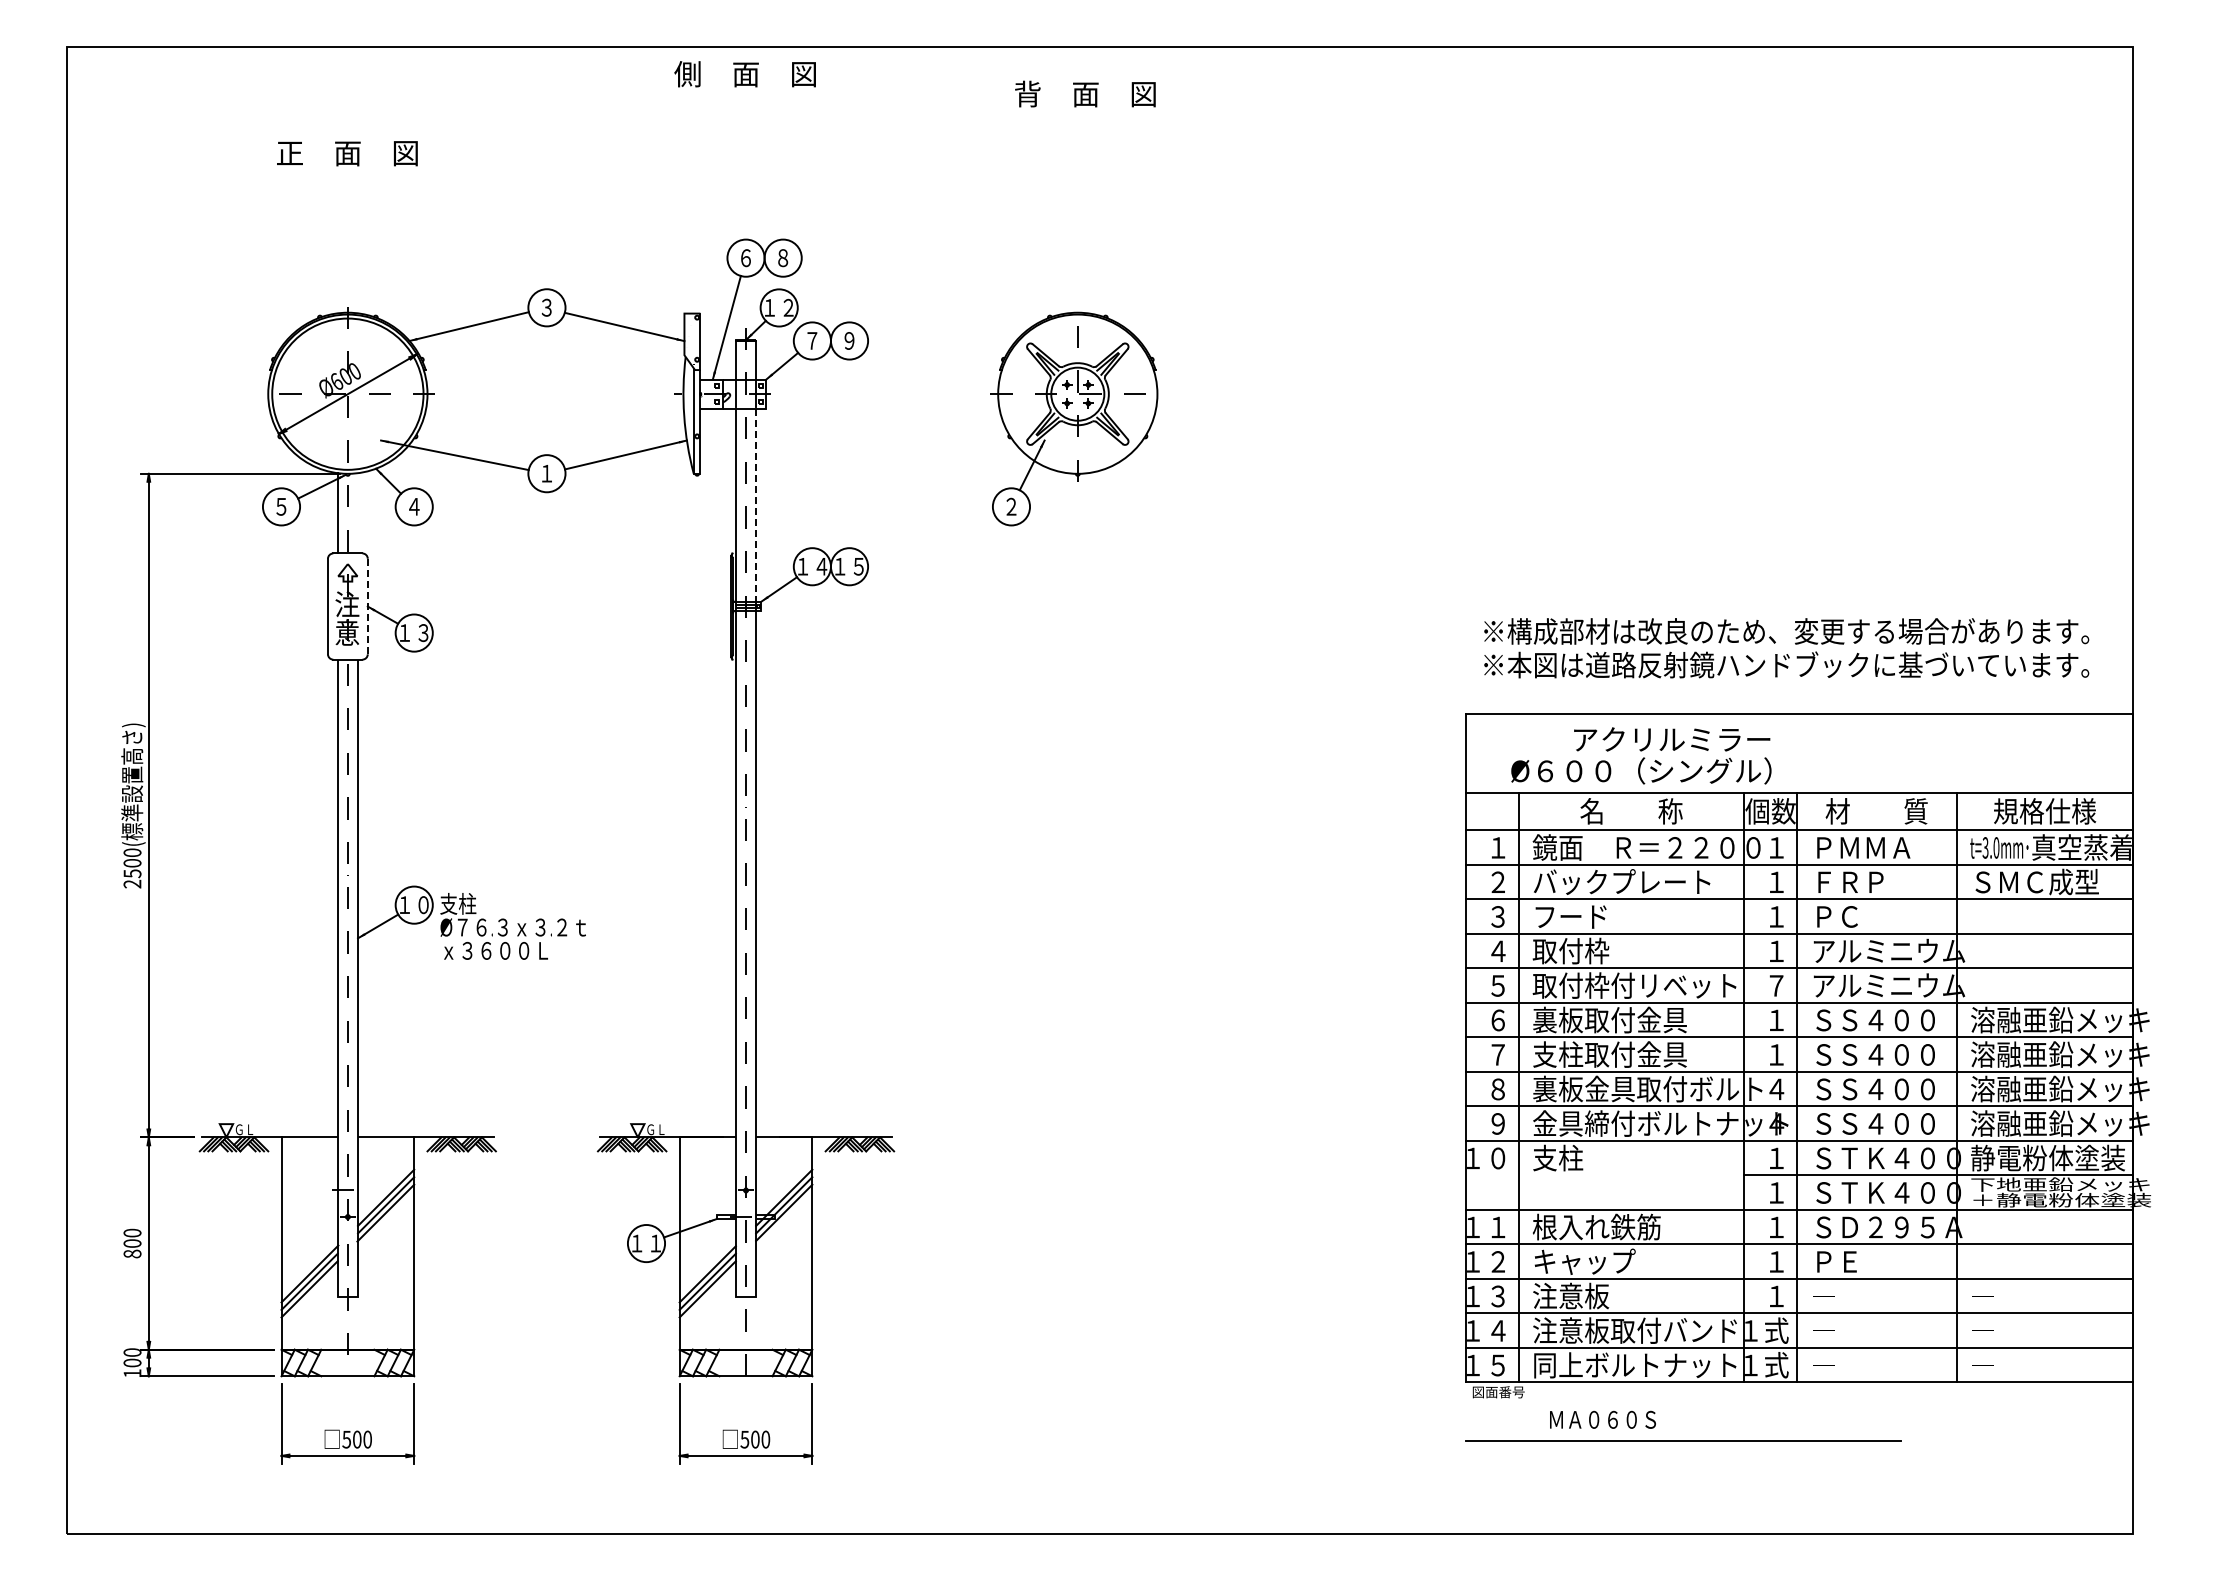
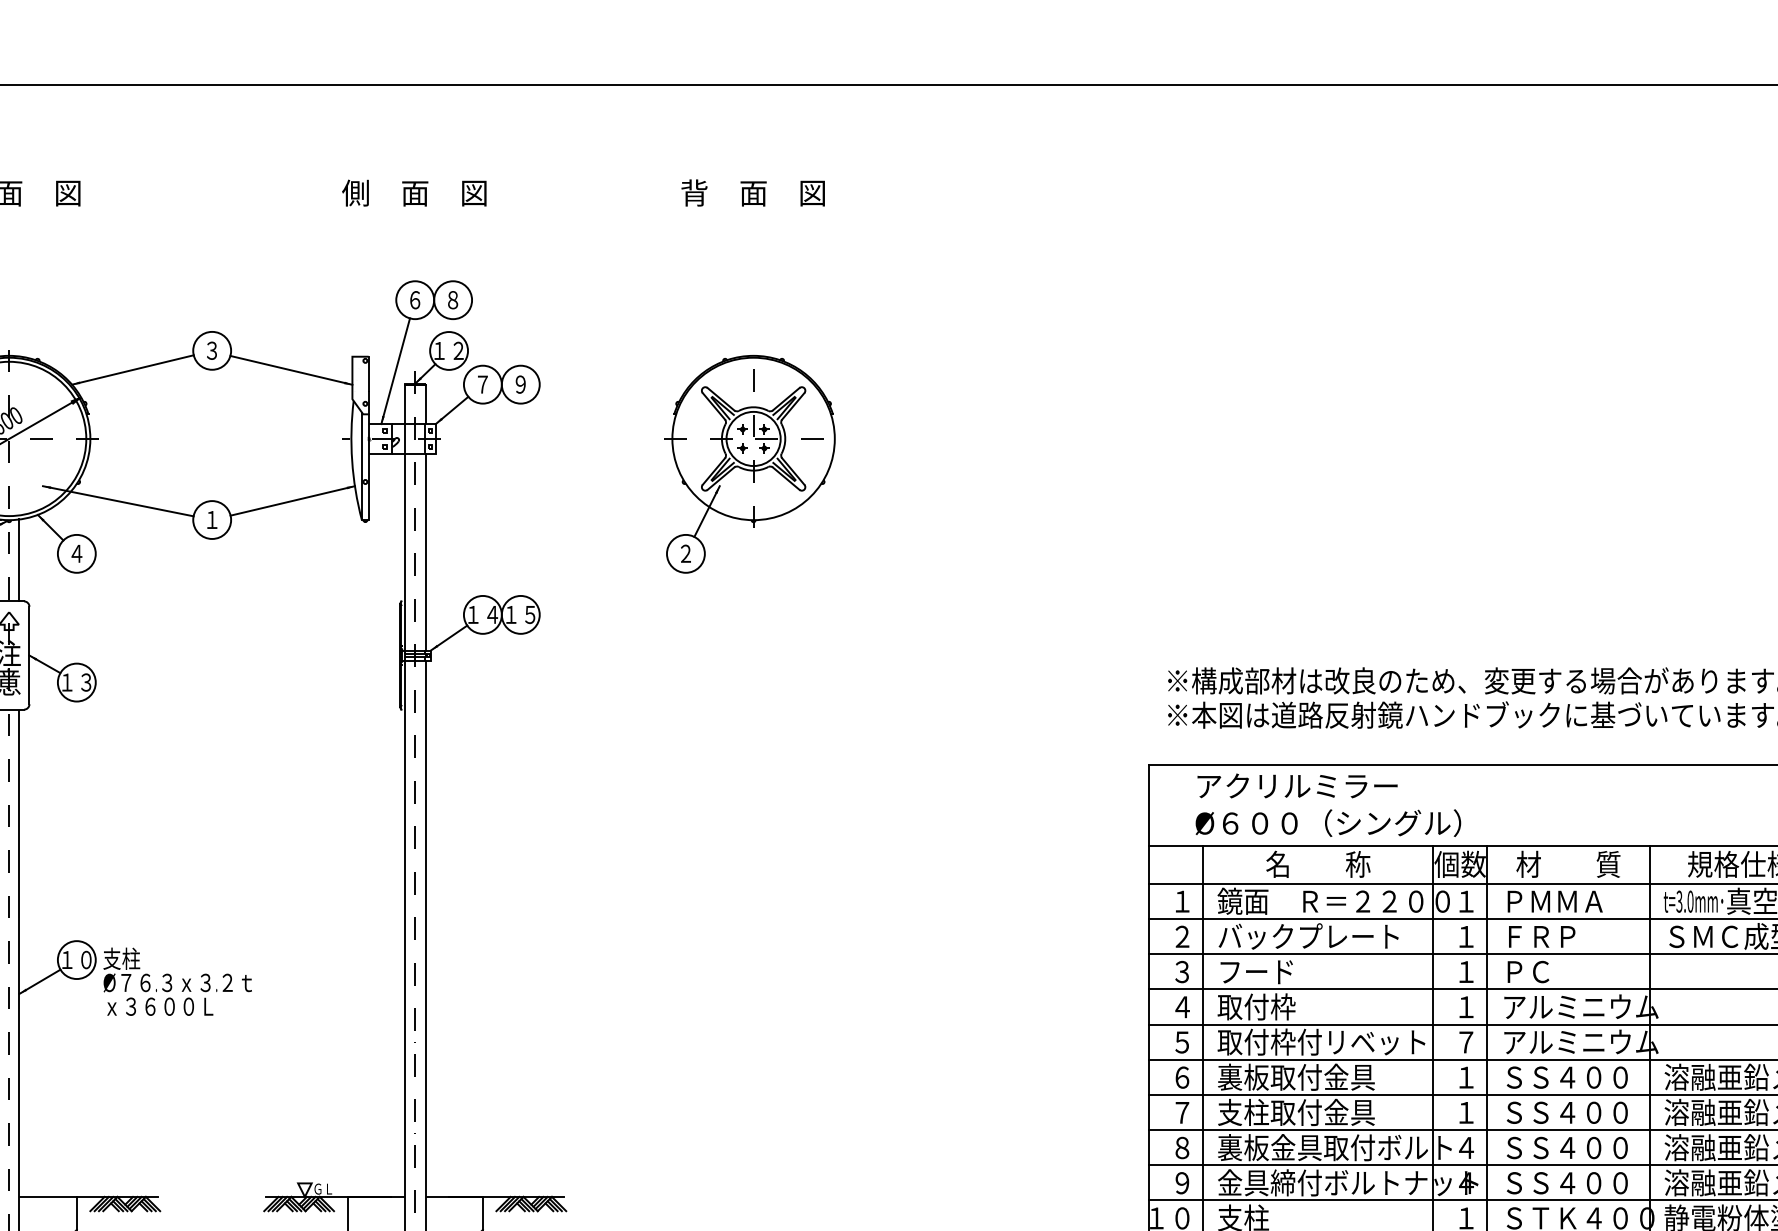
text: (744, 74) -> (413, 193), moved
text: (1085, 93) -> (753, 192), moved
line: (756, 505) -> (425, 552), dashed -> solid
line: (358, 513) -> (19, 560), added
line: (367, 606) -> (29, 655), dashed -> solid
text: (1672, 739) -> (1297, 786), moved

